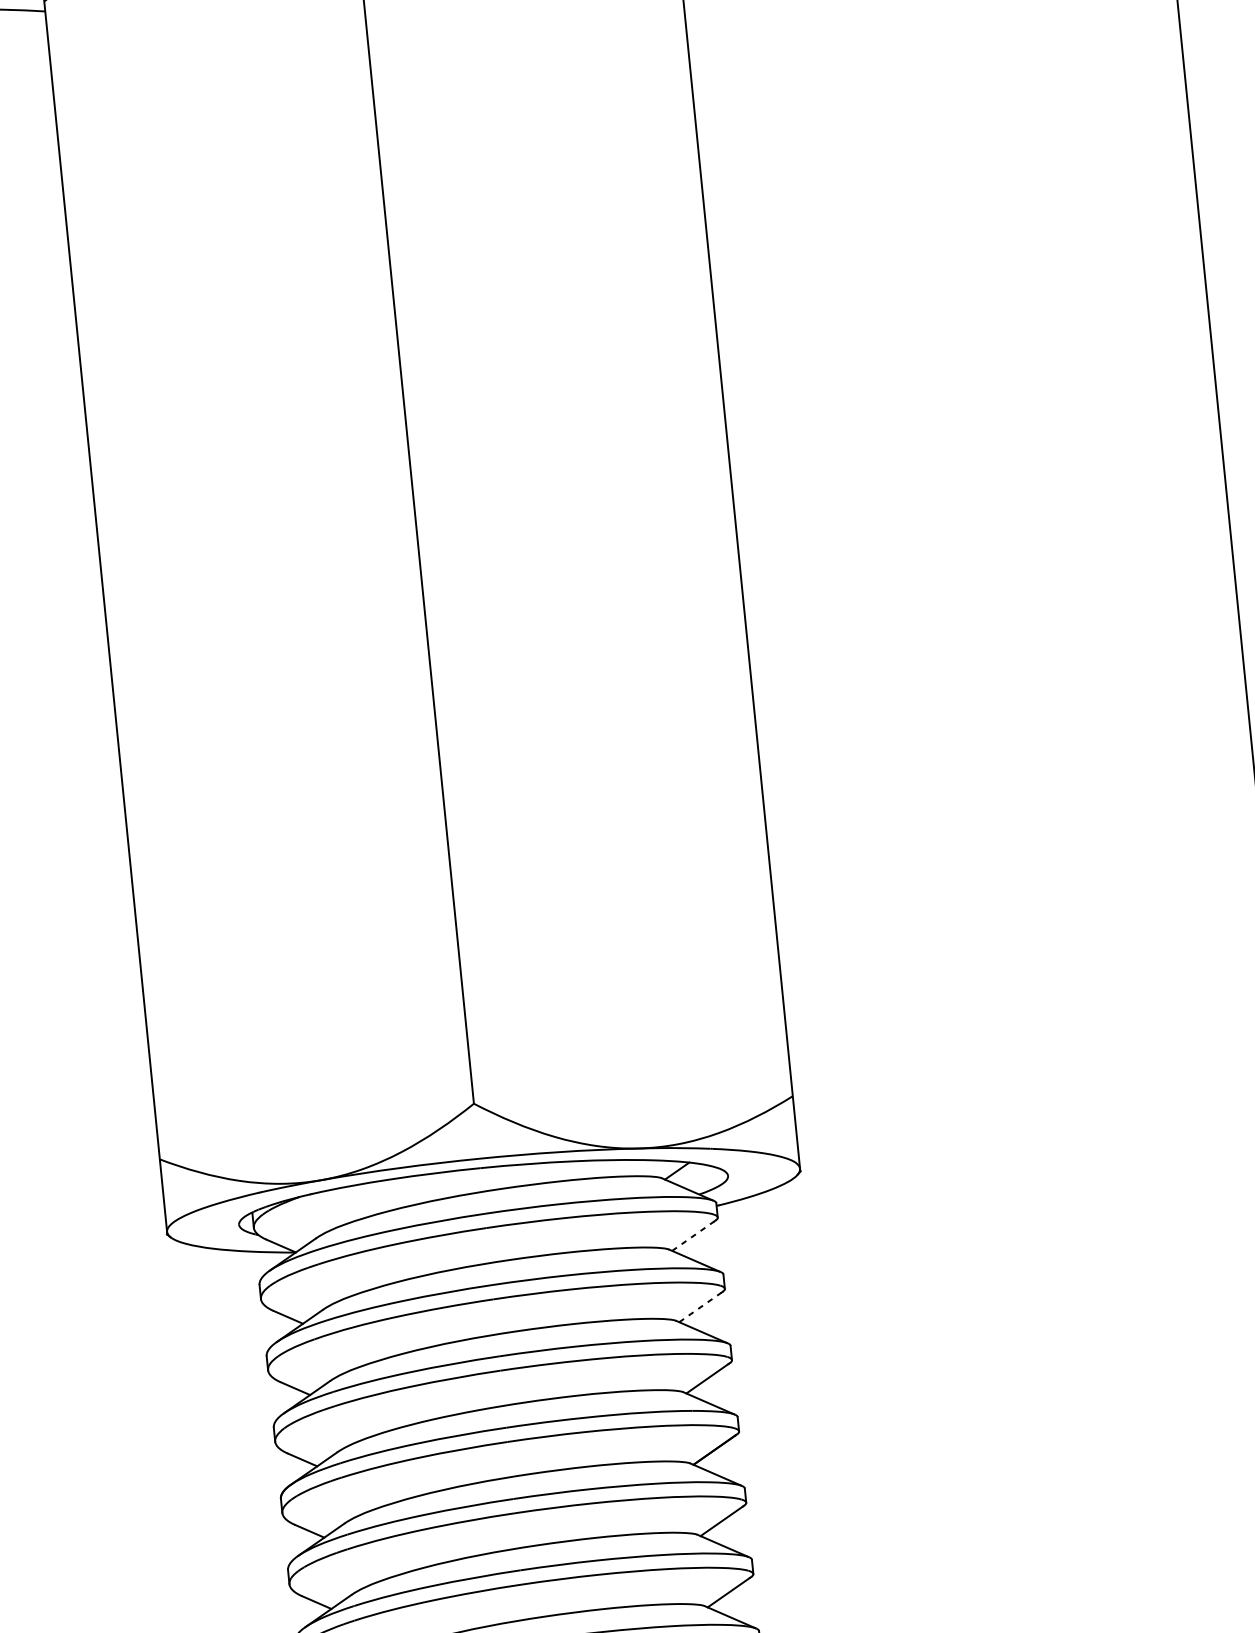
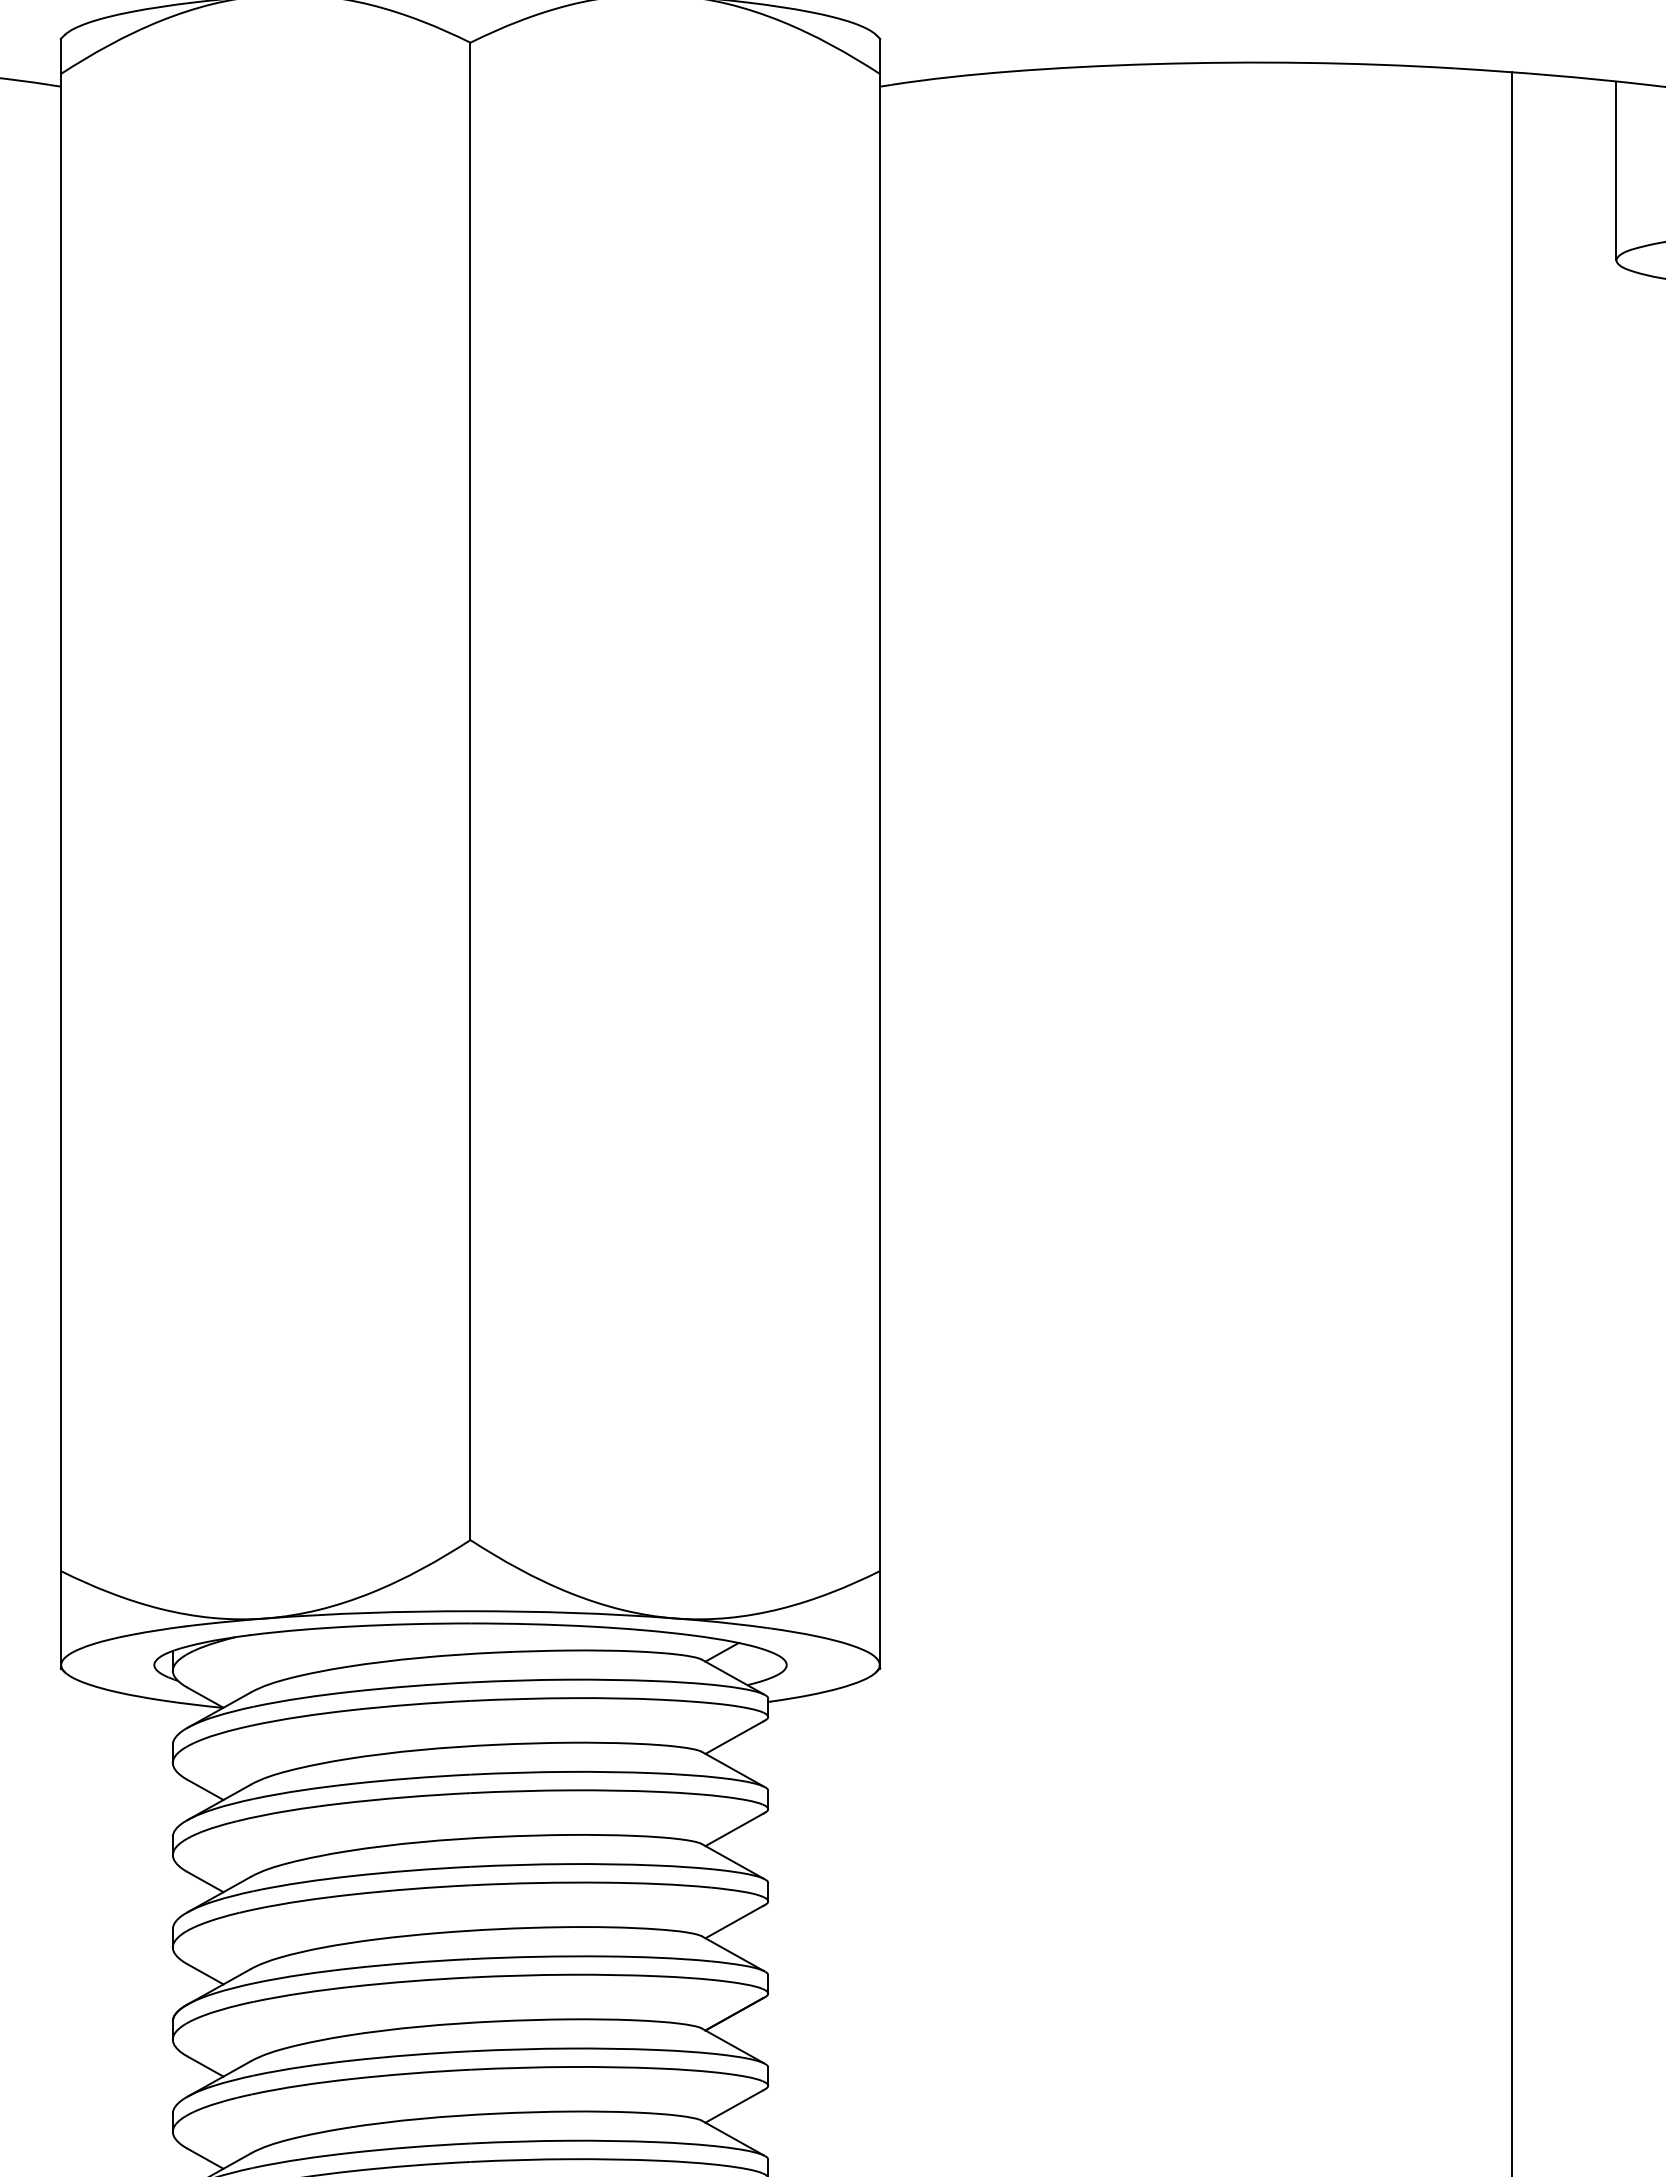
line: (693, 1235) -> (734, 1737), dashed -> solid
line: (700, 1307) -> (734, 1829), dashed -> solid

